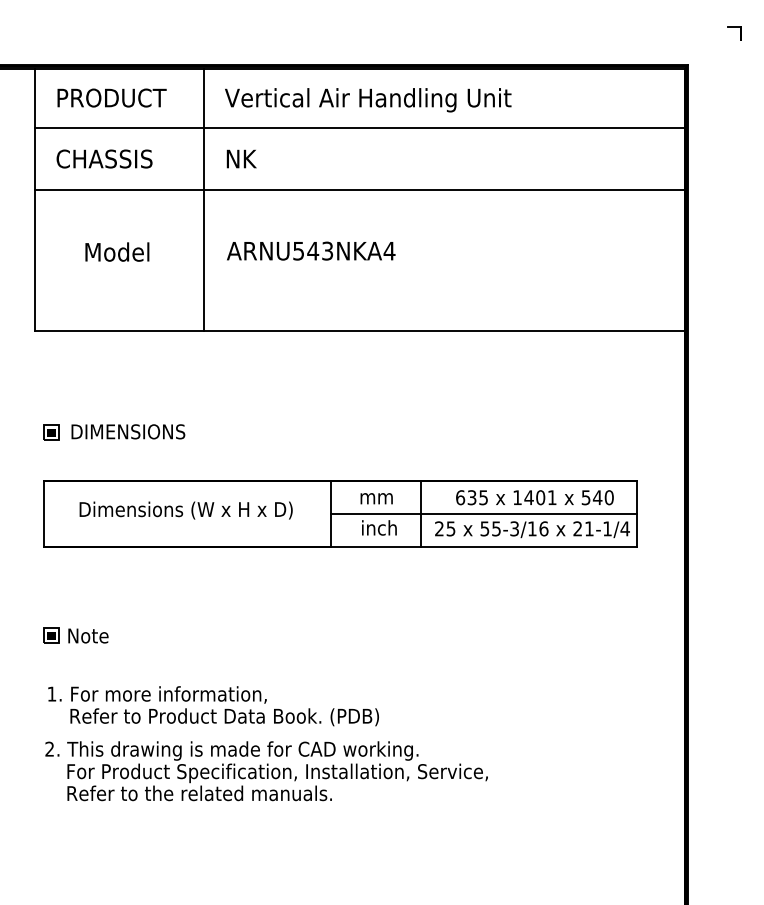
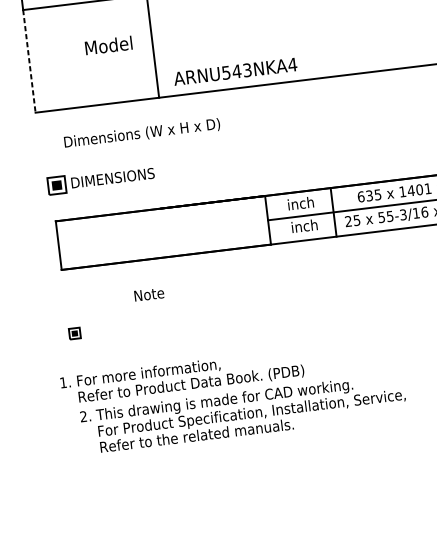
text: (311, 250) -> (235, 71), moved
text: (117, 251) -> (108, 45), moved
line: (34, 260) -> (29, 61), solid -> dashed
part: (51, 432) -> (56, 185), size x1.6
text: (377, 496) -> (300, 203), mm -> inch
text: (185, 510) -> (141, 133), moved
text: (88, 635) -> (149, 294), moved
text: (213, 706) -> (182, 377), moved

